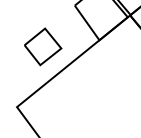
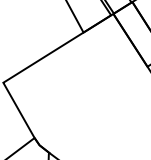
part: (42, 47) -> (32, 32), removed

